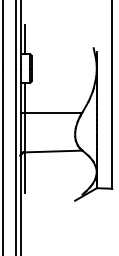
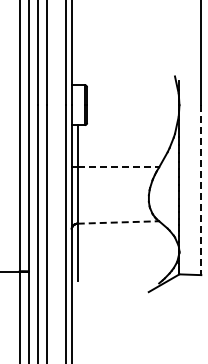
line: (24, 39) -> (77, 64), removed
line: (53, 112) -> (118, 167), solid -> dashed
line: (112, 128) -> (201, 190), solid -> dashed
line: (53, 151) -> (118, 222), solid -> dashed

